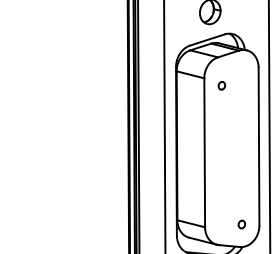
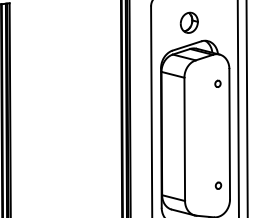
part: (221, 85) -> (217, 83), moved
part: (241, 224) -> (218, 185), moved

